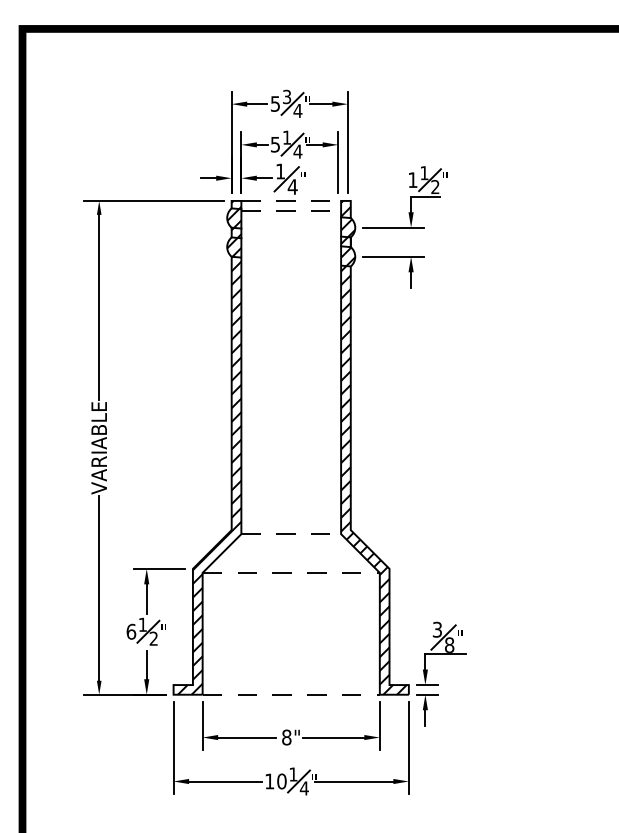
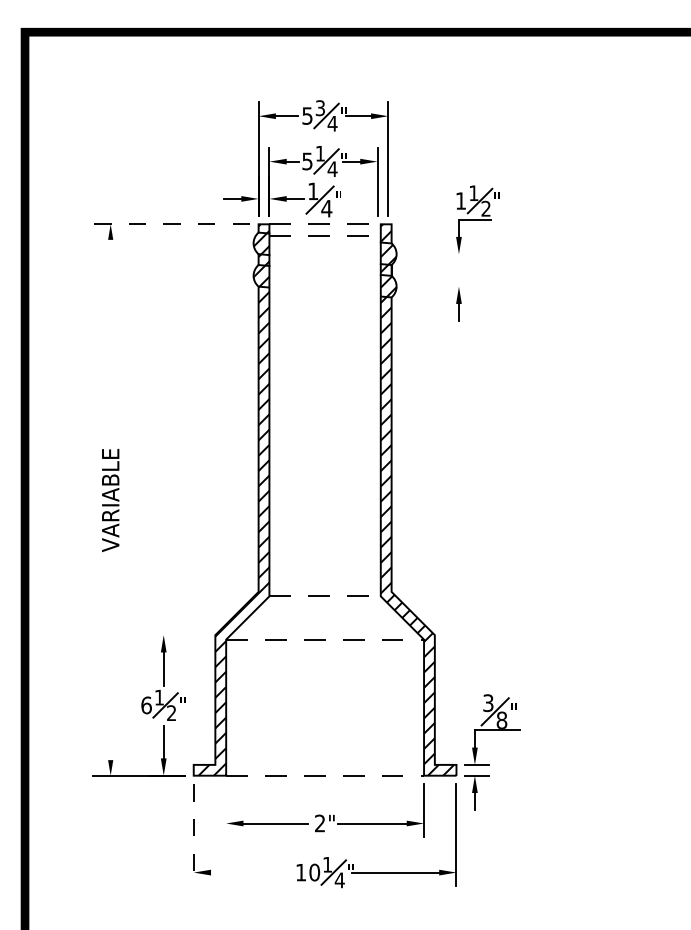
line: (153, 201) -> (171, 224), solid -> dashed
line: (392, 227) -> (438, 254), removed
line: (392, 256) -> (438, 286), removed
line: (99, 306) -> (110, 342), removed
line: (159, 569) -> (177, 635), removed
line: (99, 587) -> (110, 656), removed
line: (202, 725) -> (226, 810), removed
text: (286, 737) -> (319, 823), 8" -> 2"
line: (173, 748) -> (193, 835), solid -> dashed
line: (225, 781) -> (251, 872), removed

